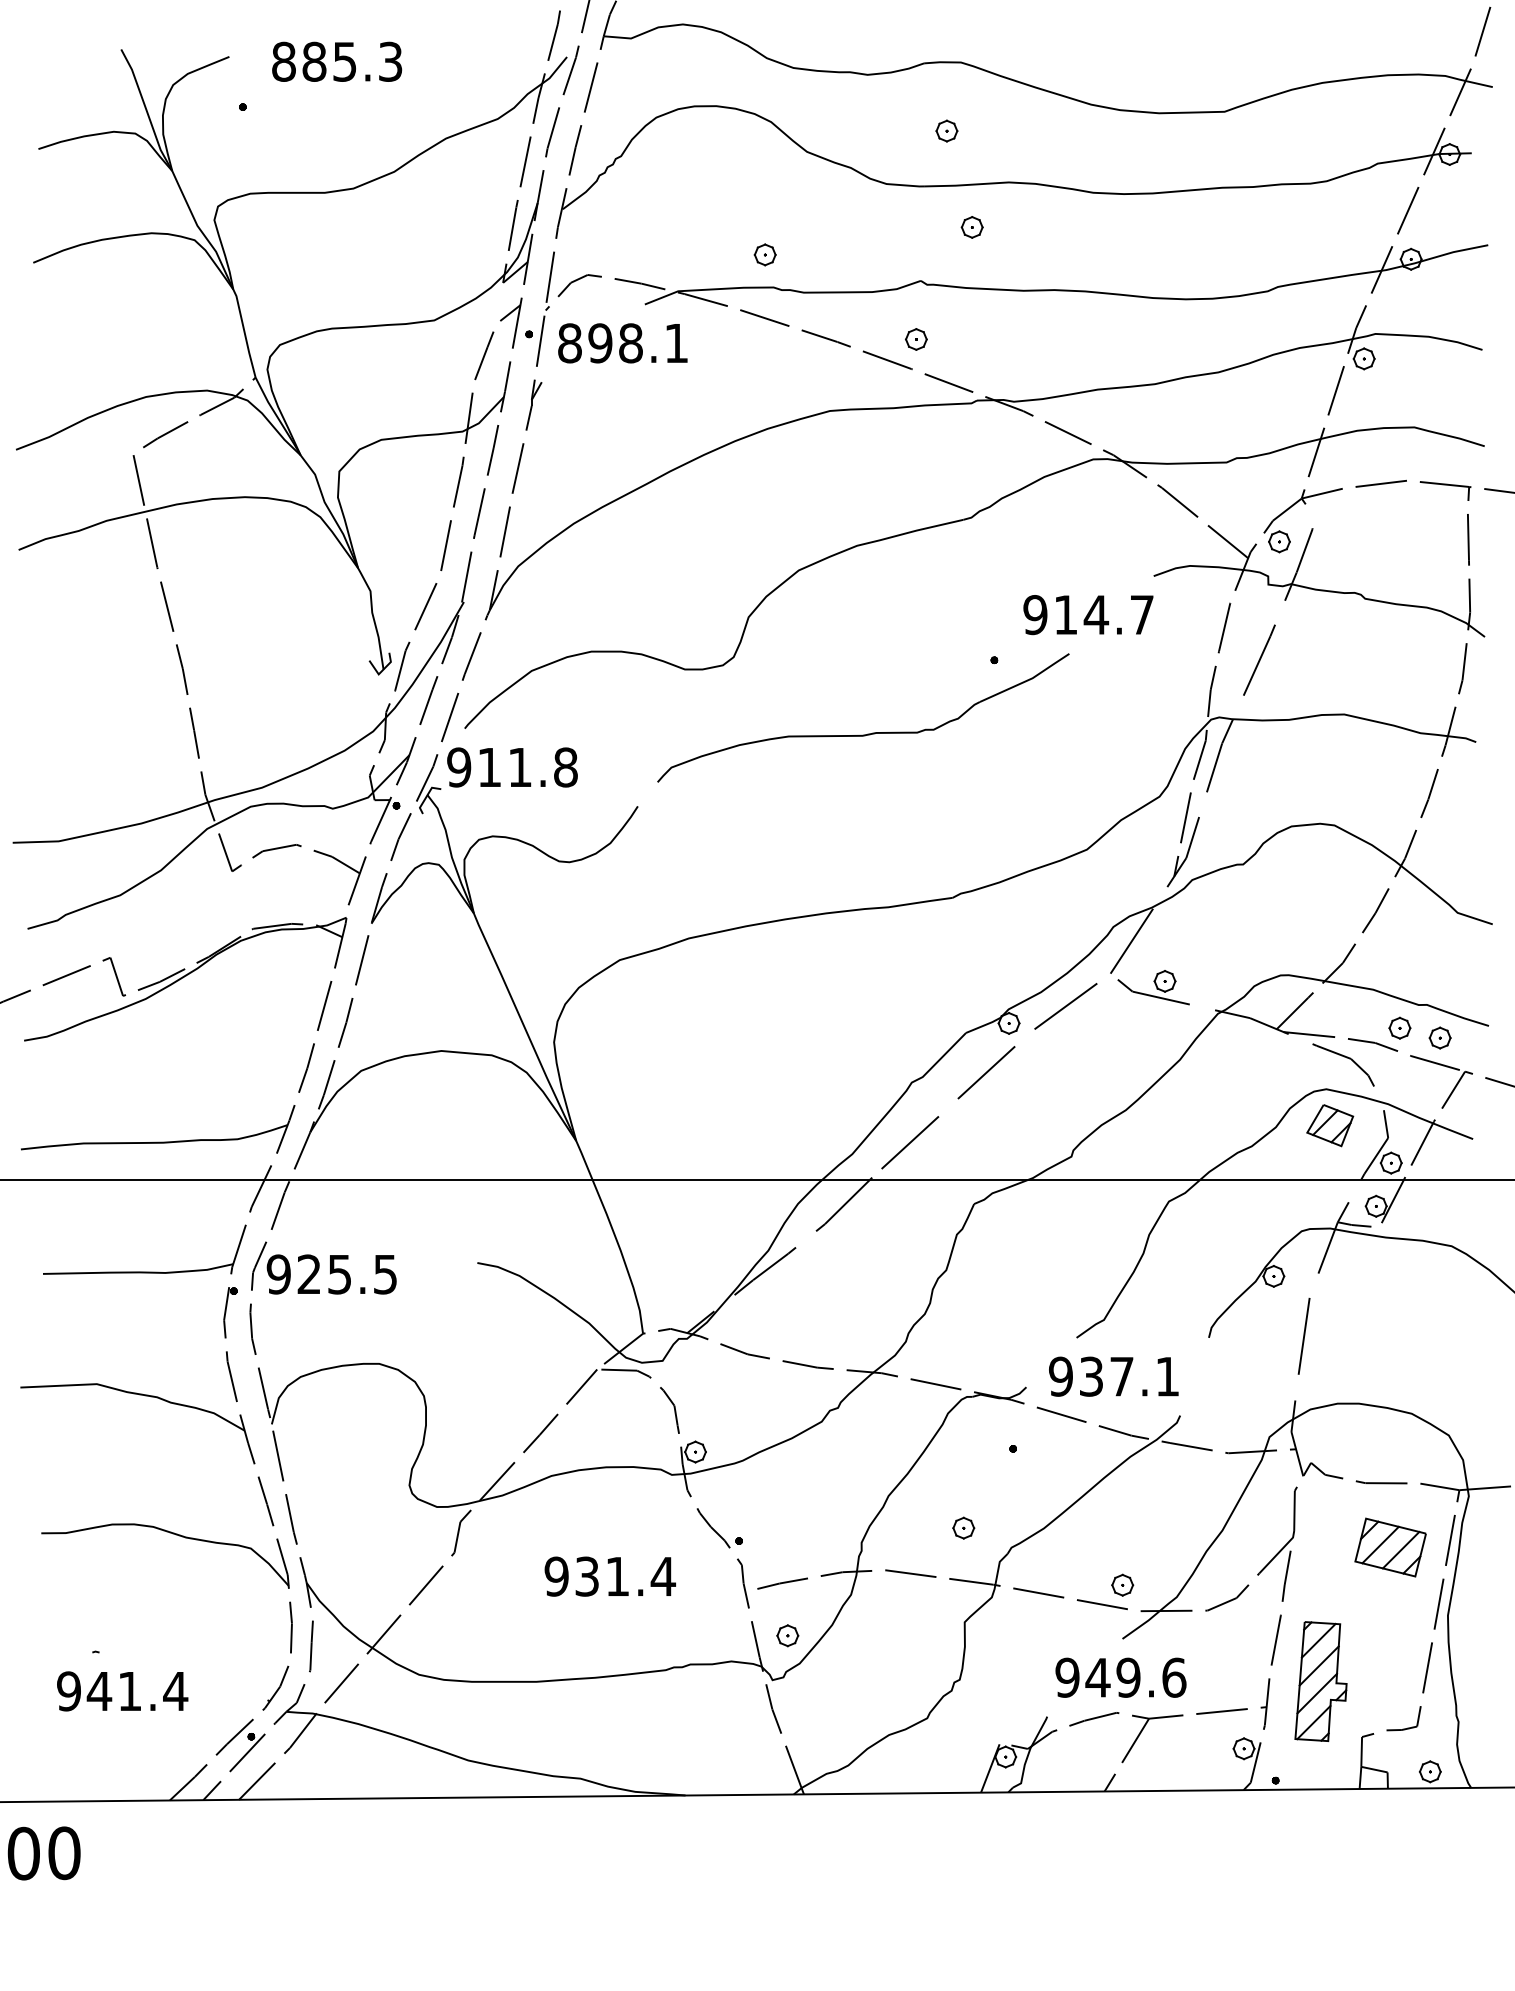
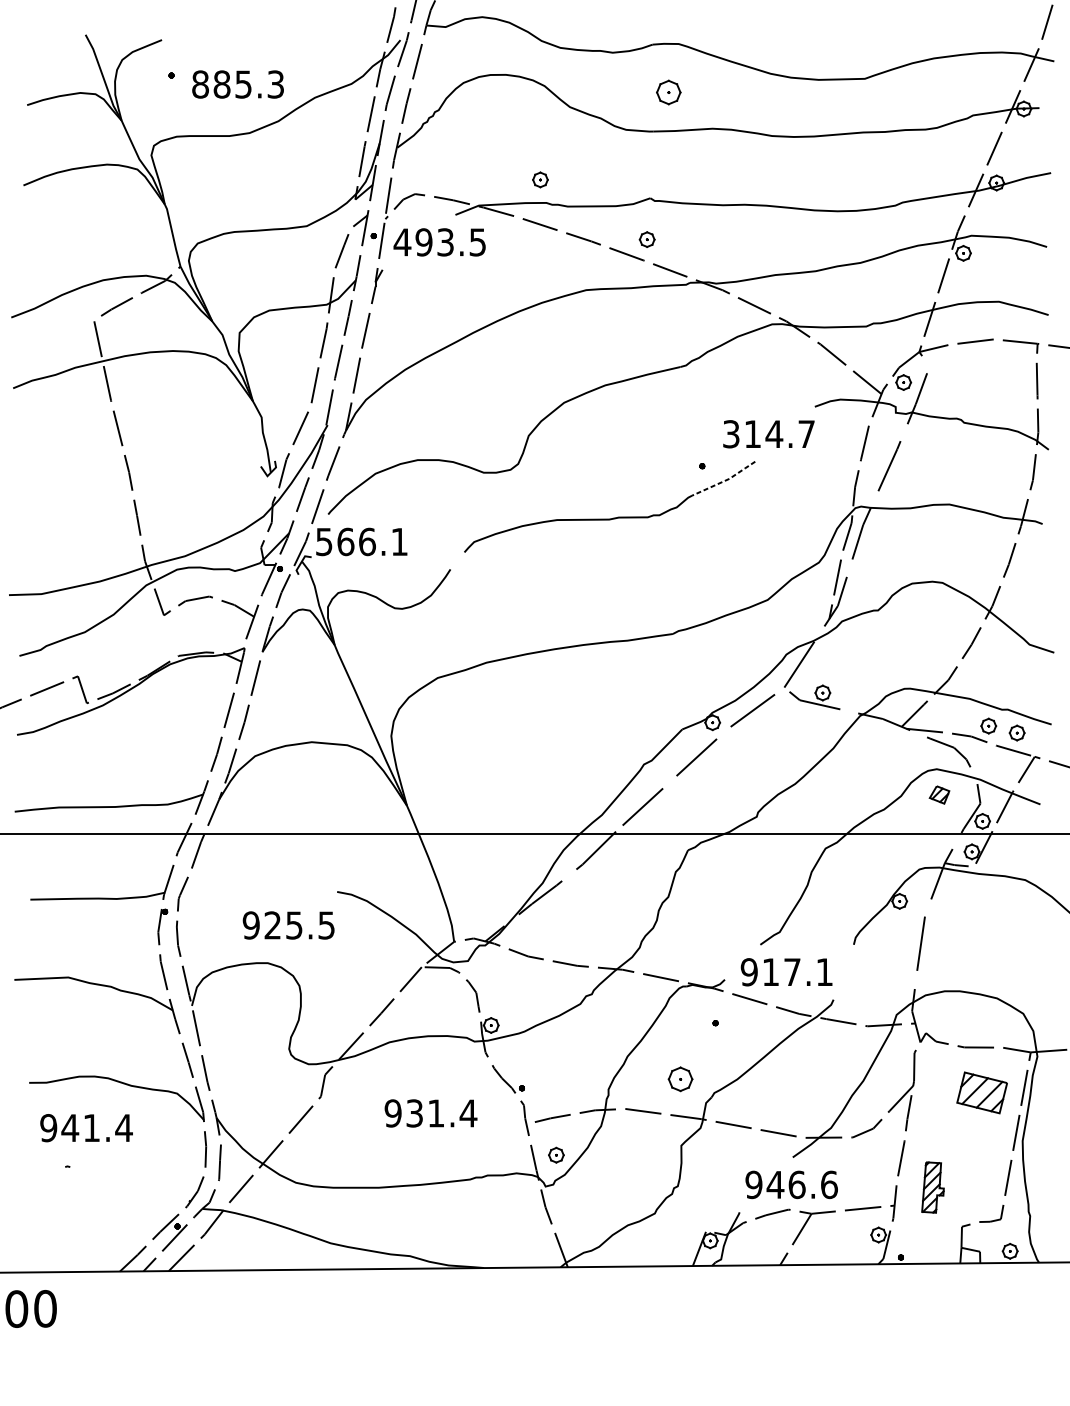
text: (337, 61) -> (238, 84), moved
part: (946, 130) -> (668, 92), size x1.6
part: (971, 227) -> (686, 160), removed
text: (622, 343) -> (439, 242), 898.1 -> 493.5
text: (1035, 614) -> (731, 433), 914.7 -> 314.7
line: (1027, 680) -> (725, 480), solid -> dashed
text: (512, 767) -> (361, 541), 911.8 -> 566.1
part: (1330, 1125) -> (939, 794), size x0.6
text: (331, 1274) -> (288, 925), moved
text: (1091, 1376) -> (770, 972), 937.1 -> 917.1
part: (963, 1527) -> (680, 1078), size x1.6
part: (1122, 1584) -> (792, 1119), removed
text: (1128, 1677) -> (797, 1184), 949.6 -> 946.6
part: (1320, 1681) -> (932, 1187), size x0.6
text: (122, 1691) -> (86, 1128), moved

